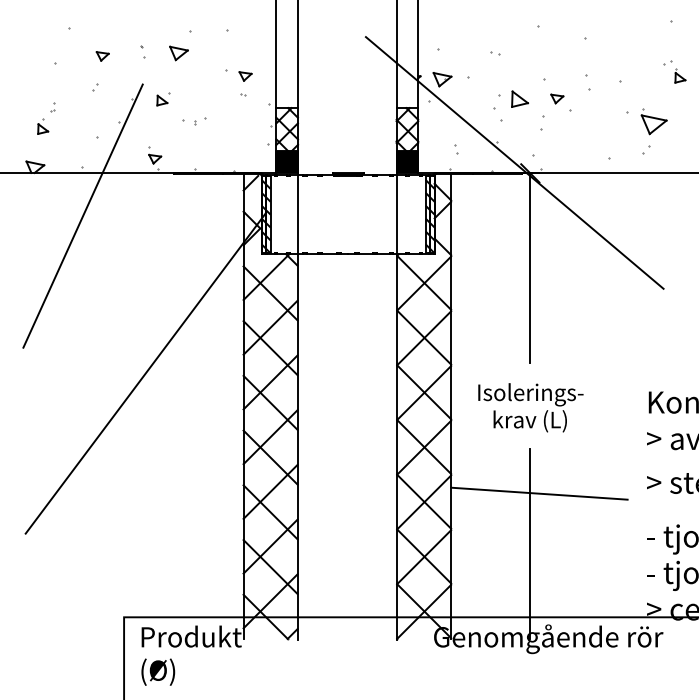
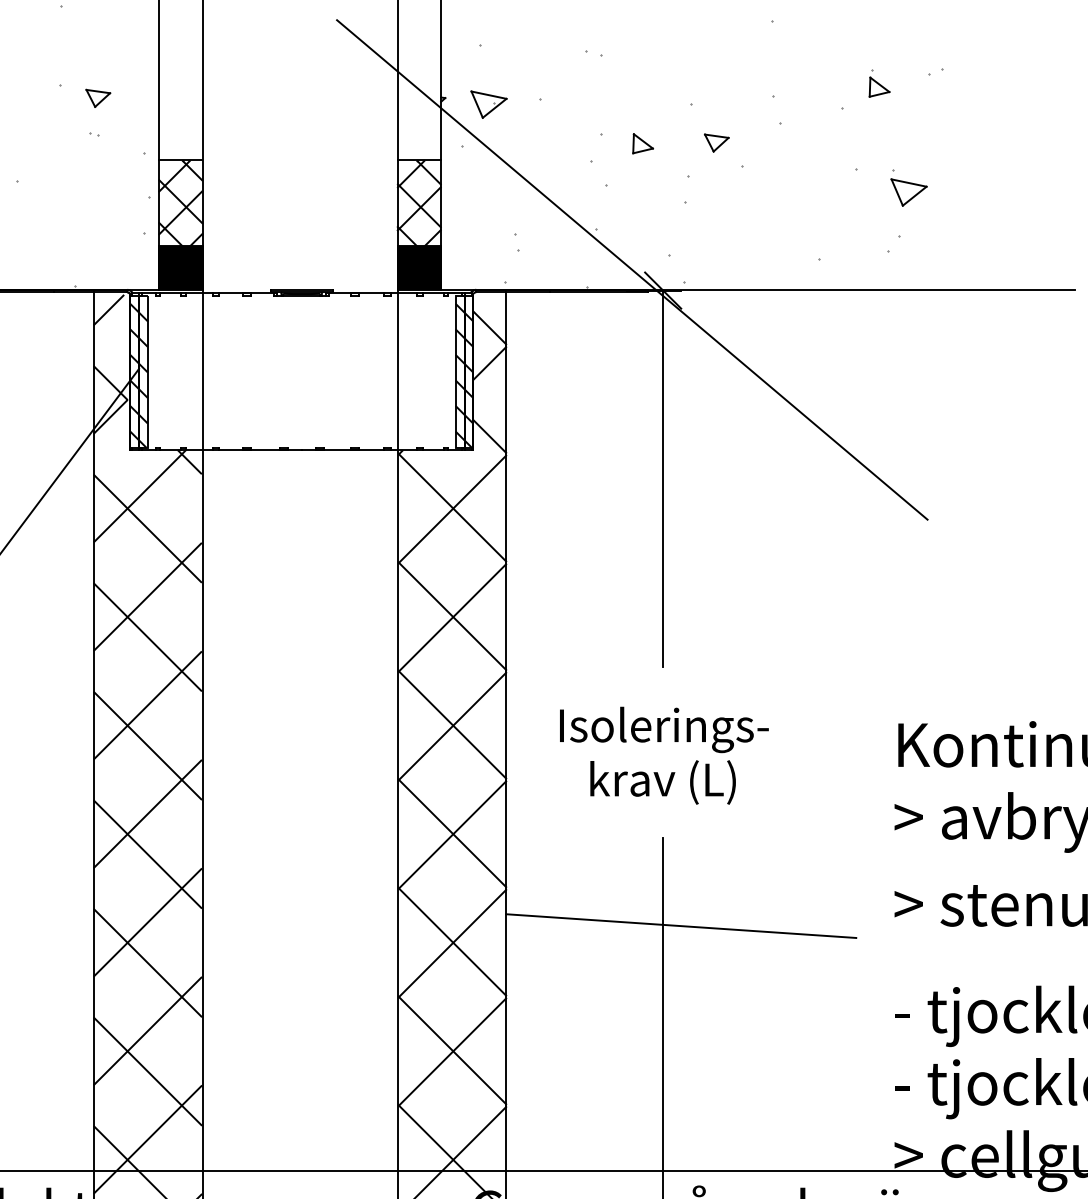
part: (680, 75) -> (879, 82), moved
part: (520, 99) -> (643, 144), size x0.62
part: (654, 121) -> (909, 187), size x0.71

